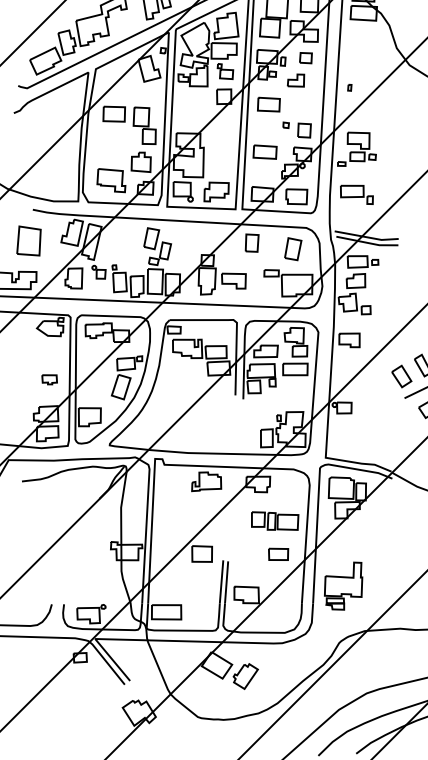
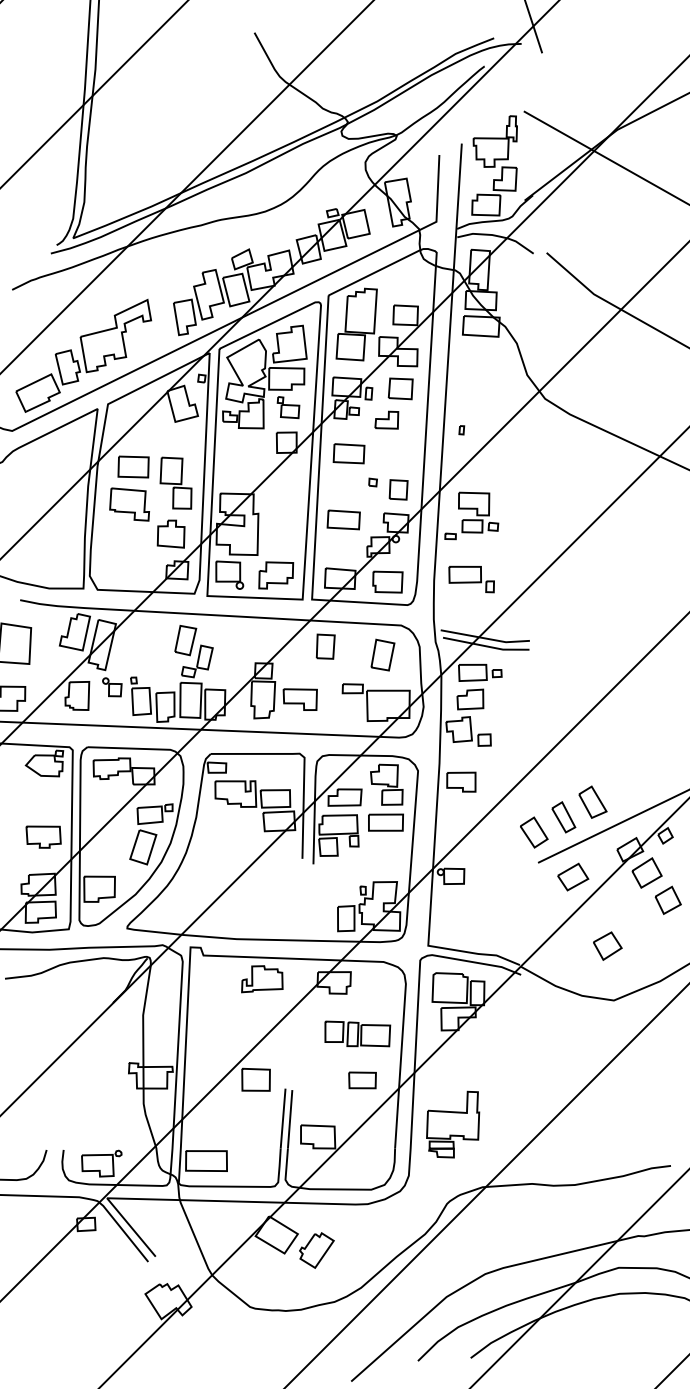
part: (305, 57) -> (400, 388), size x1.43
part: (111, 180) -> (129, 504), moved
part: (49, 379) -> (43, 836), size x1.67

